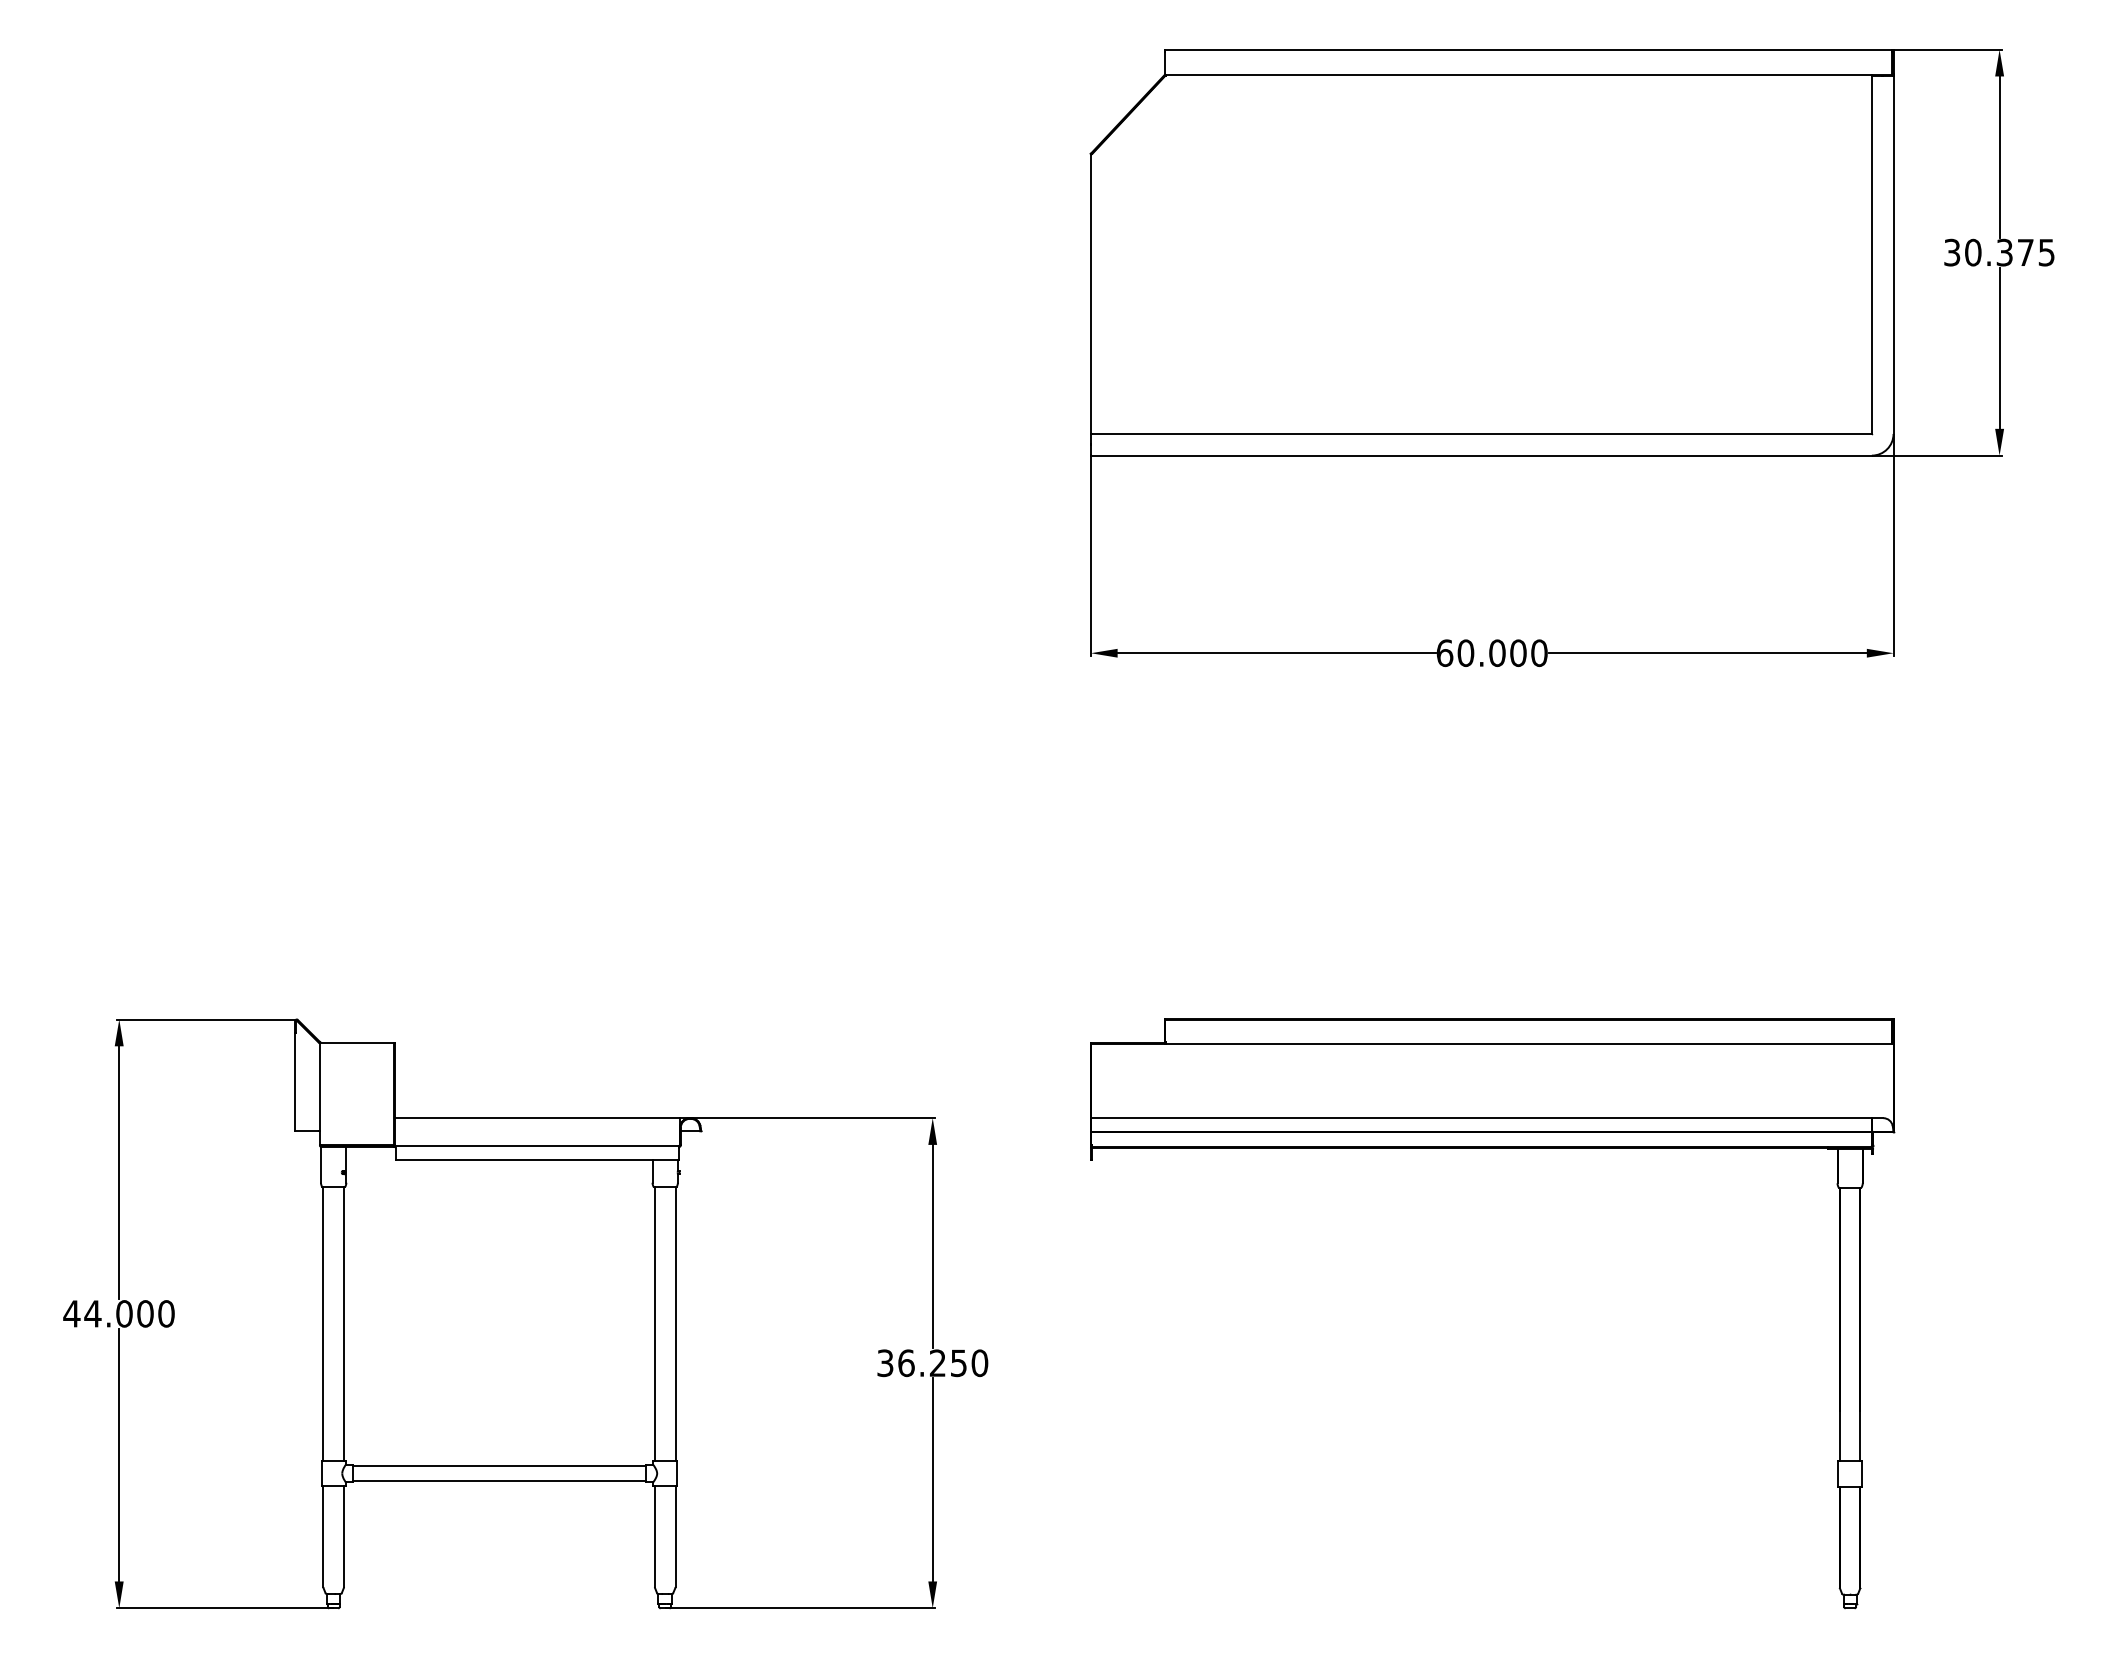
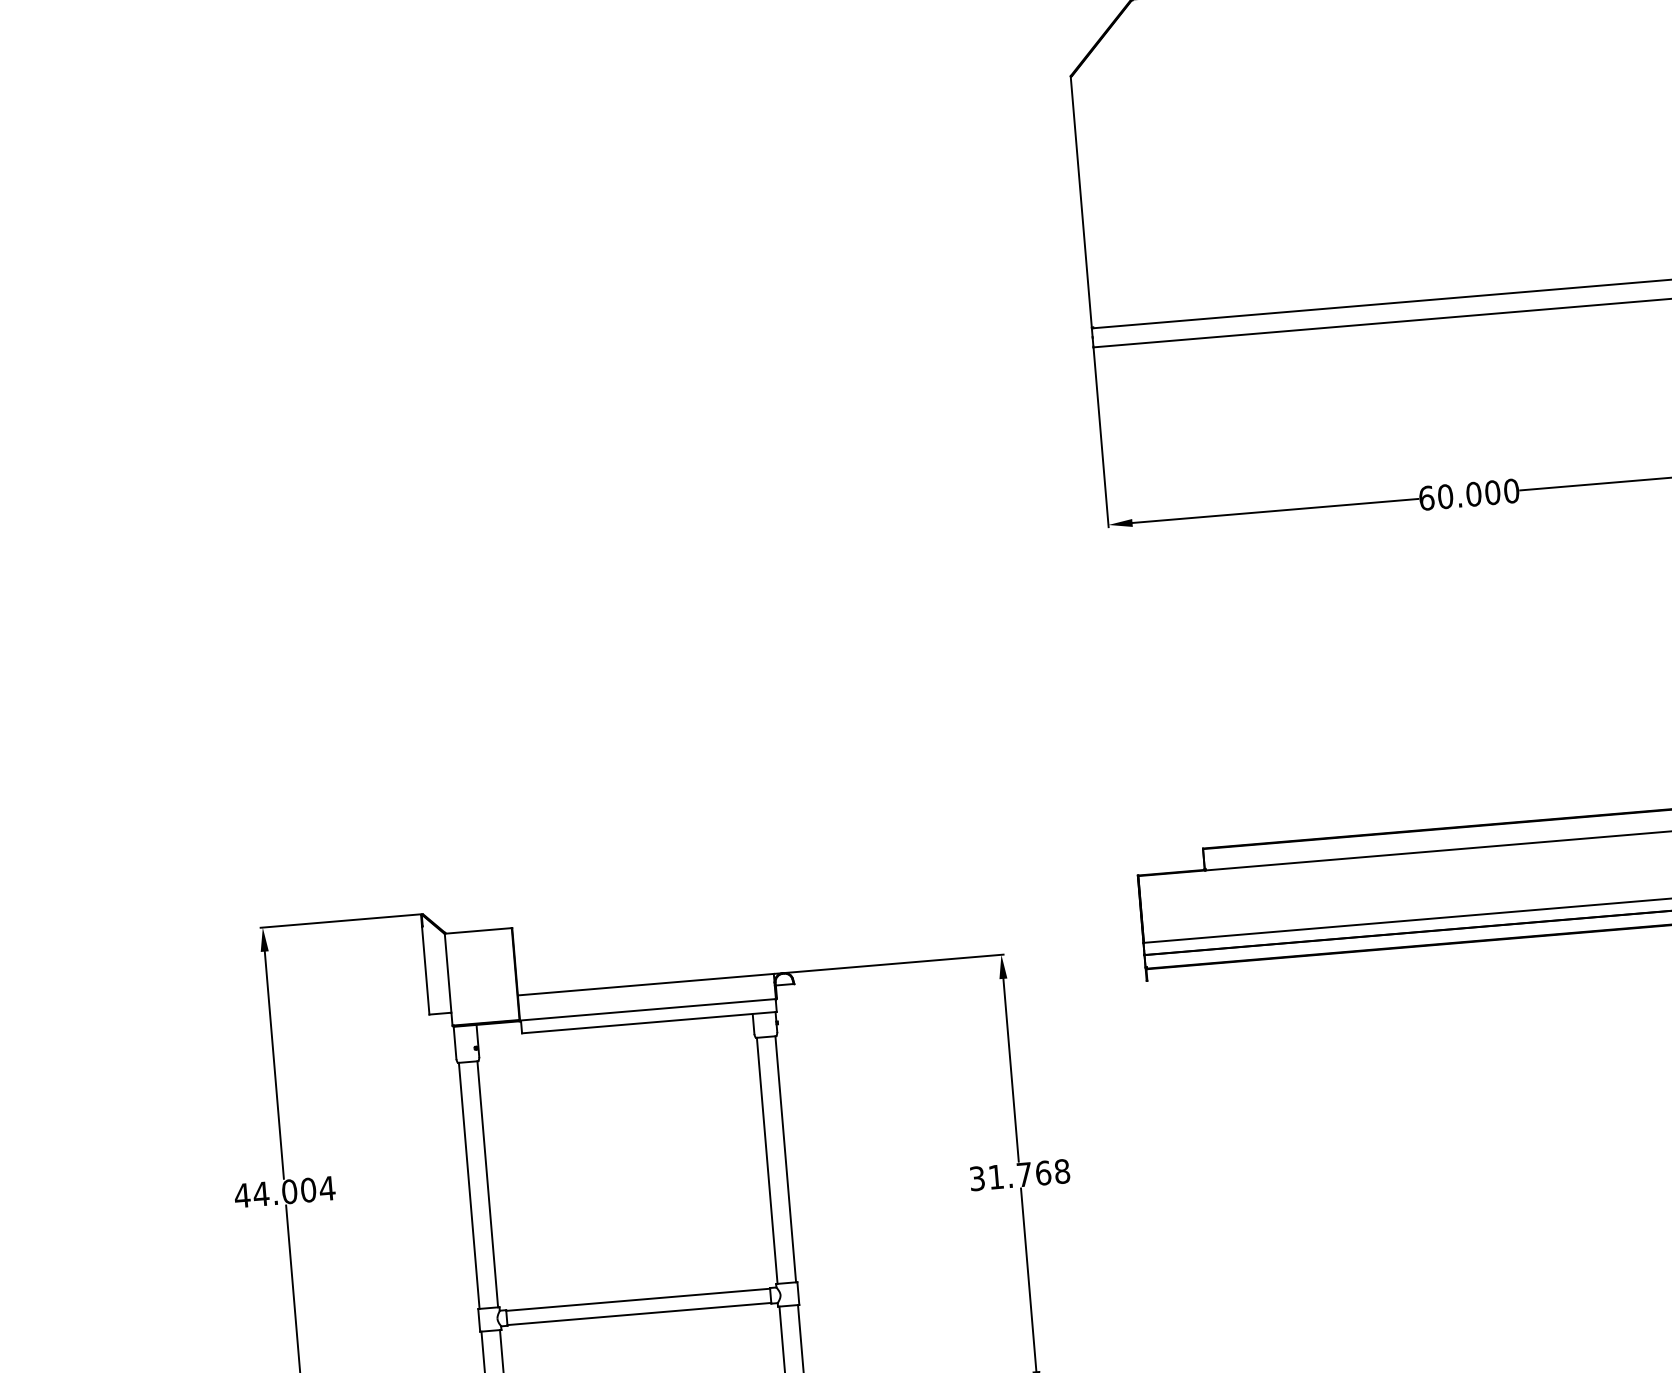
text: (166, 1313) -> (327, 1188), 44.000 -> 44.004
text: (943, 1363) -> (1029, 1174), 36.250 -> 31.768

